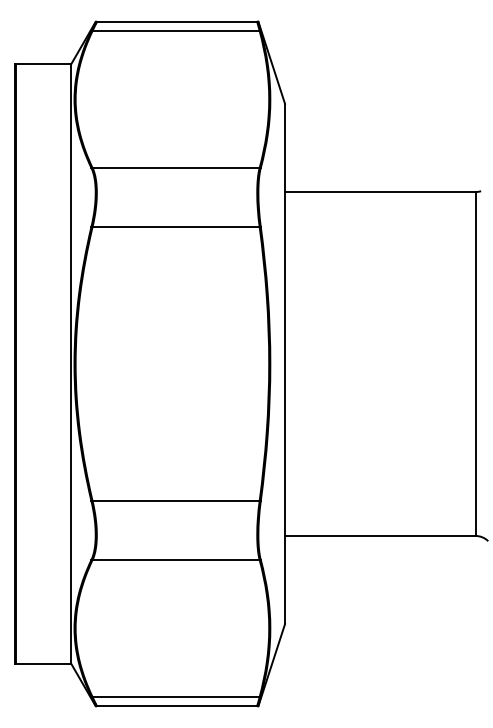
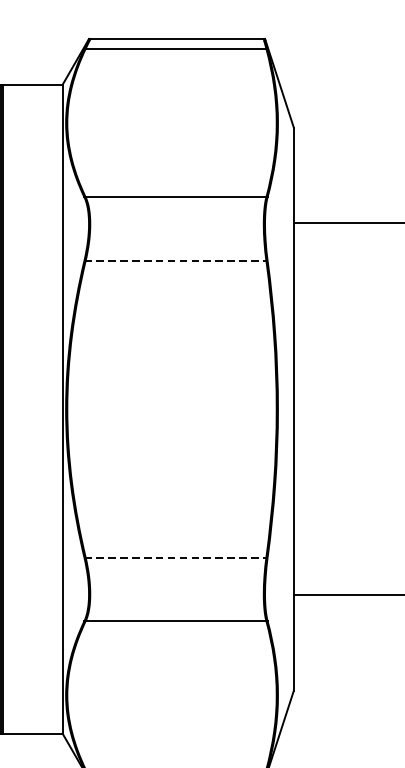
line: (176, 226) -> (176, 260), solid -> dashed
line: (176, 501) -> (176, 557), solid -> dashed

